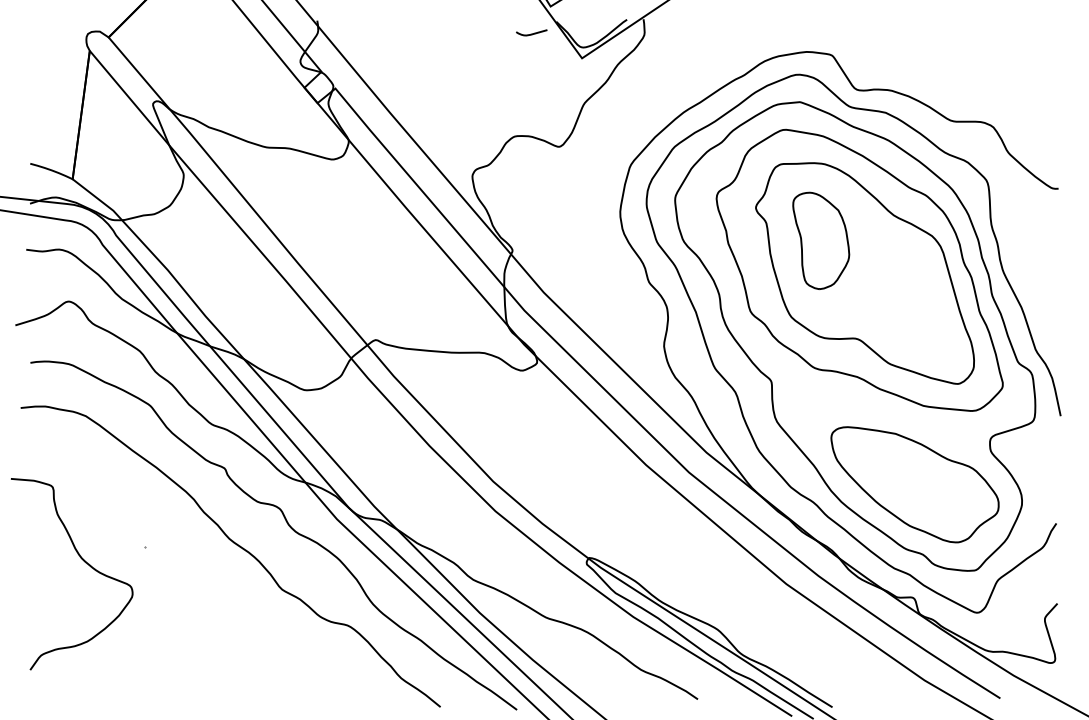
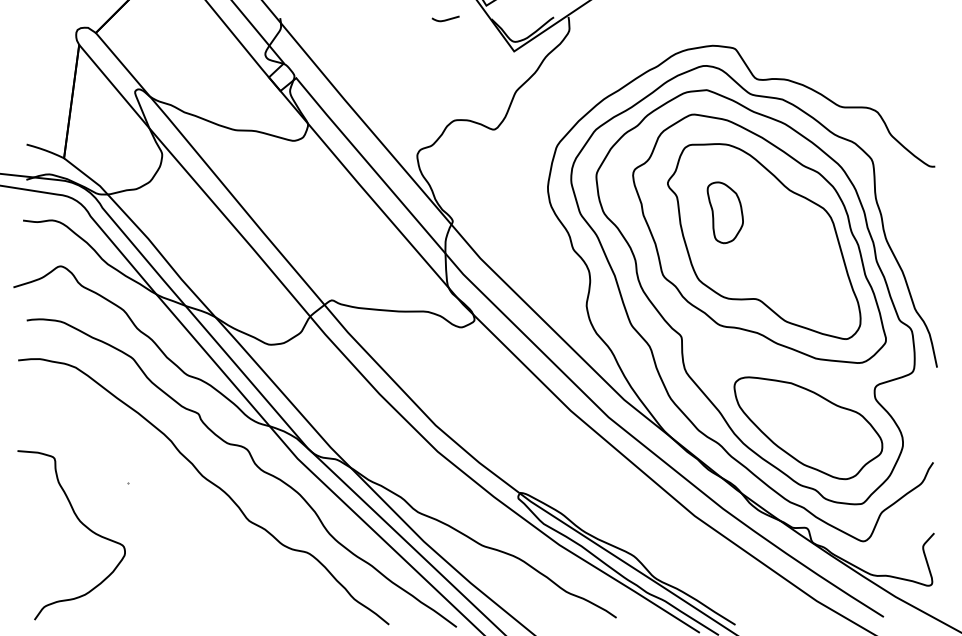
curve: (531, 33) -> (445, 19), moved
part: (820, 240) -> (724, 212), size x0.71
curve: (84, 562) -> (82, 524), moved

